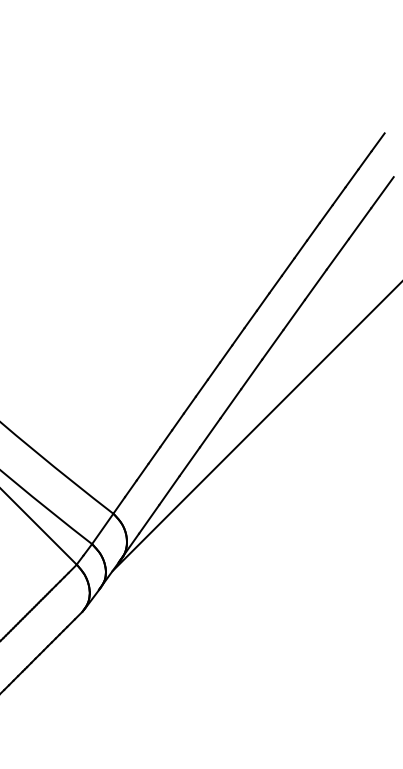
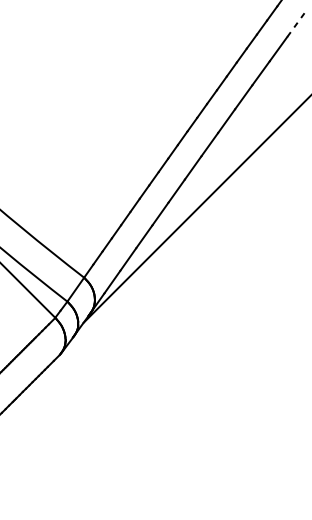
line: (382, 192) -> (296, 24), solid -> dashed

